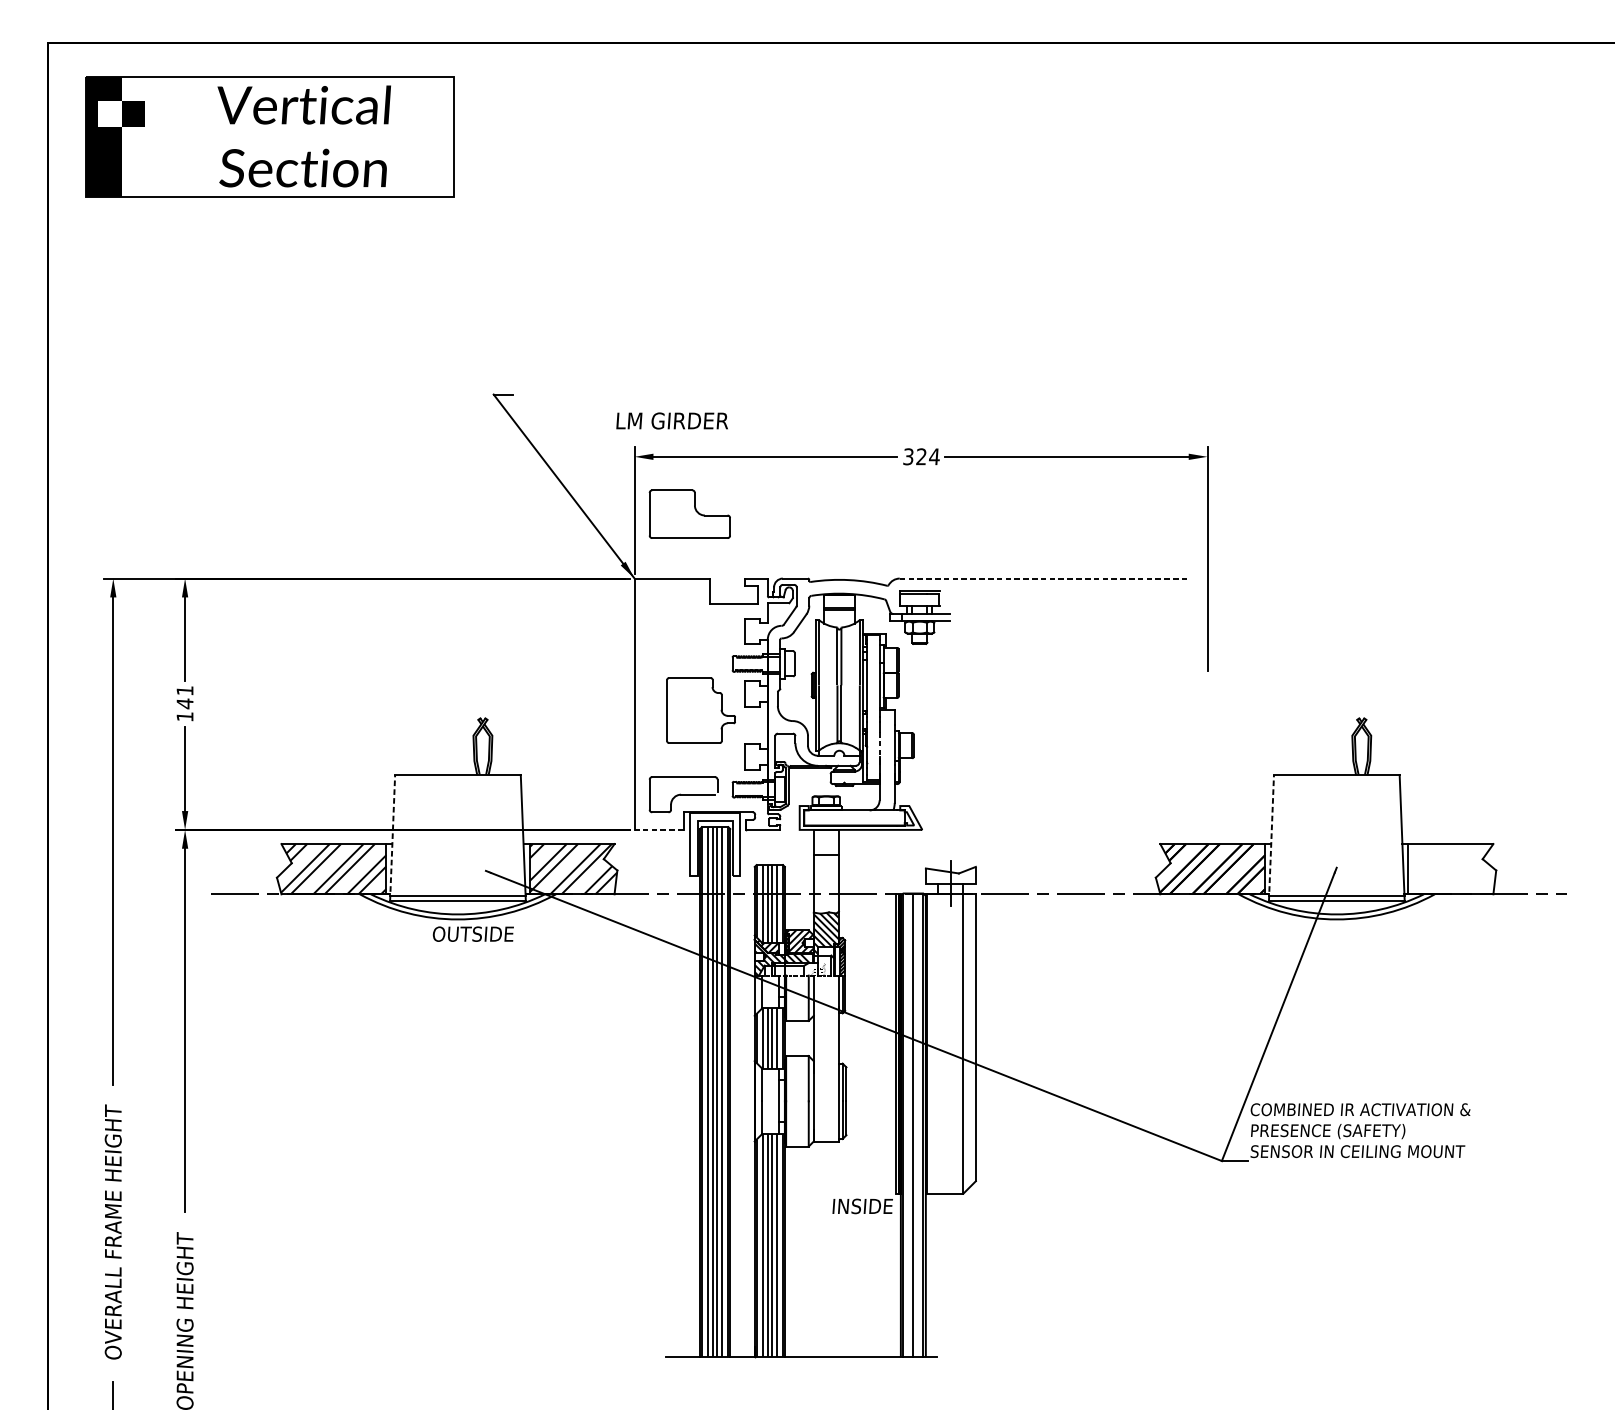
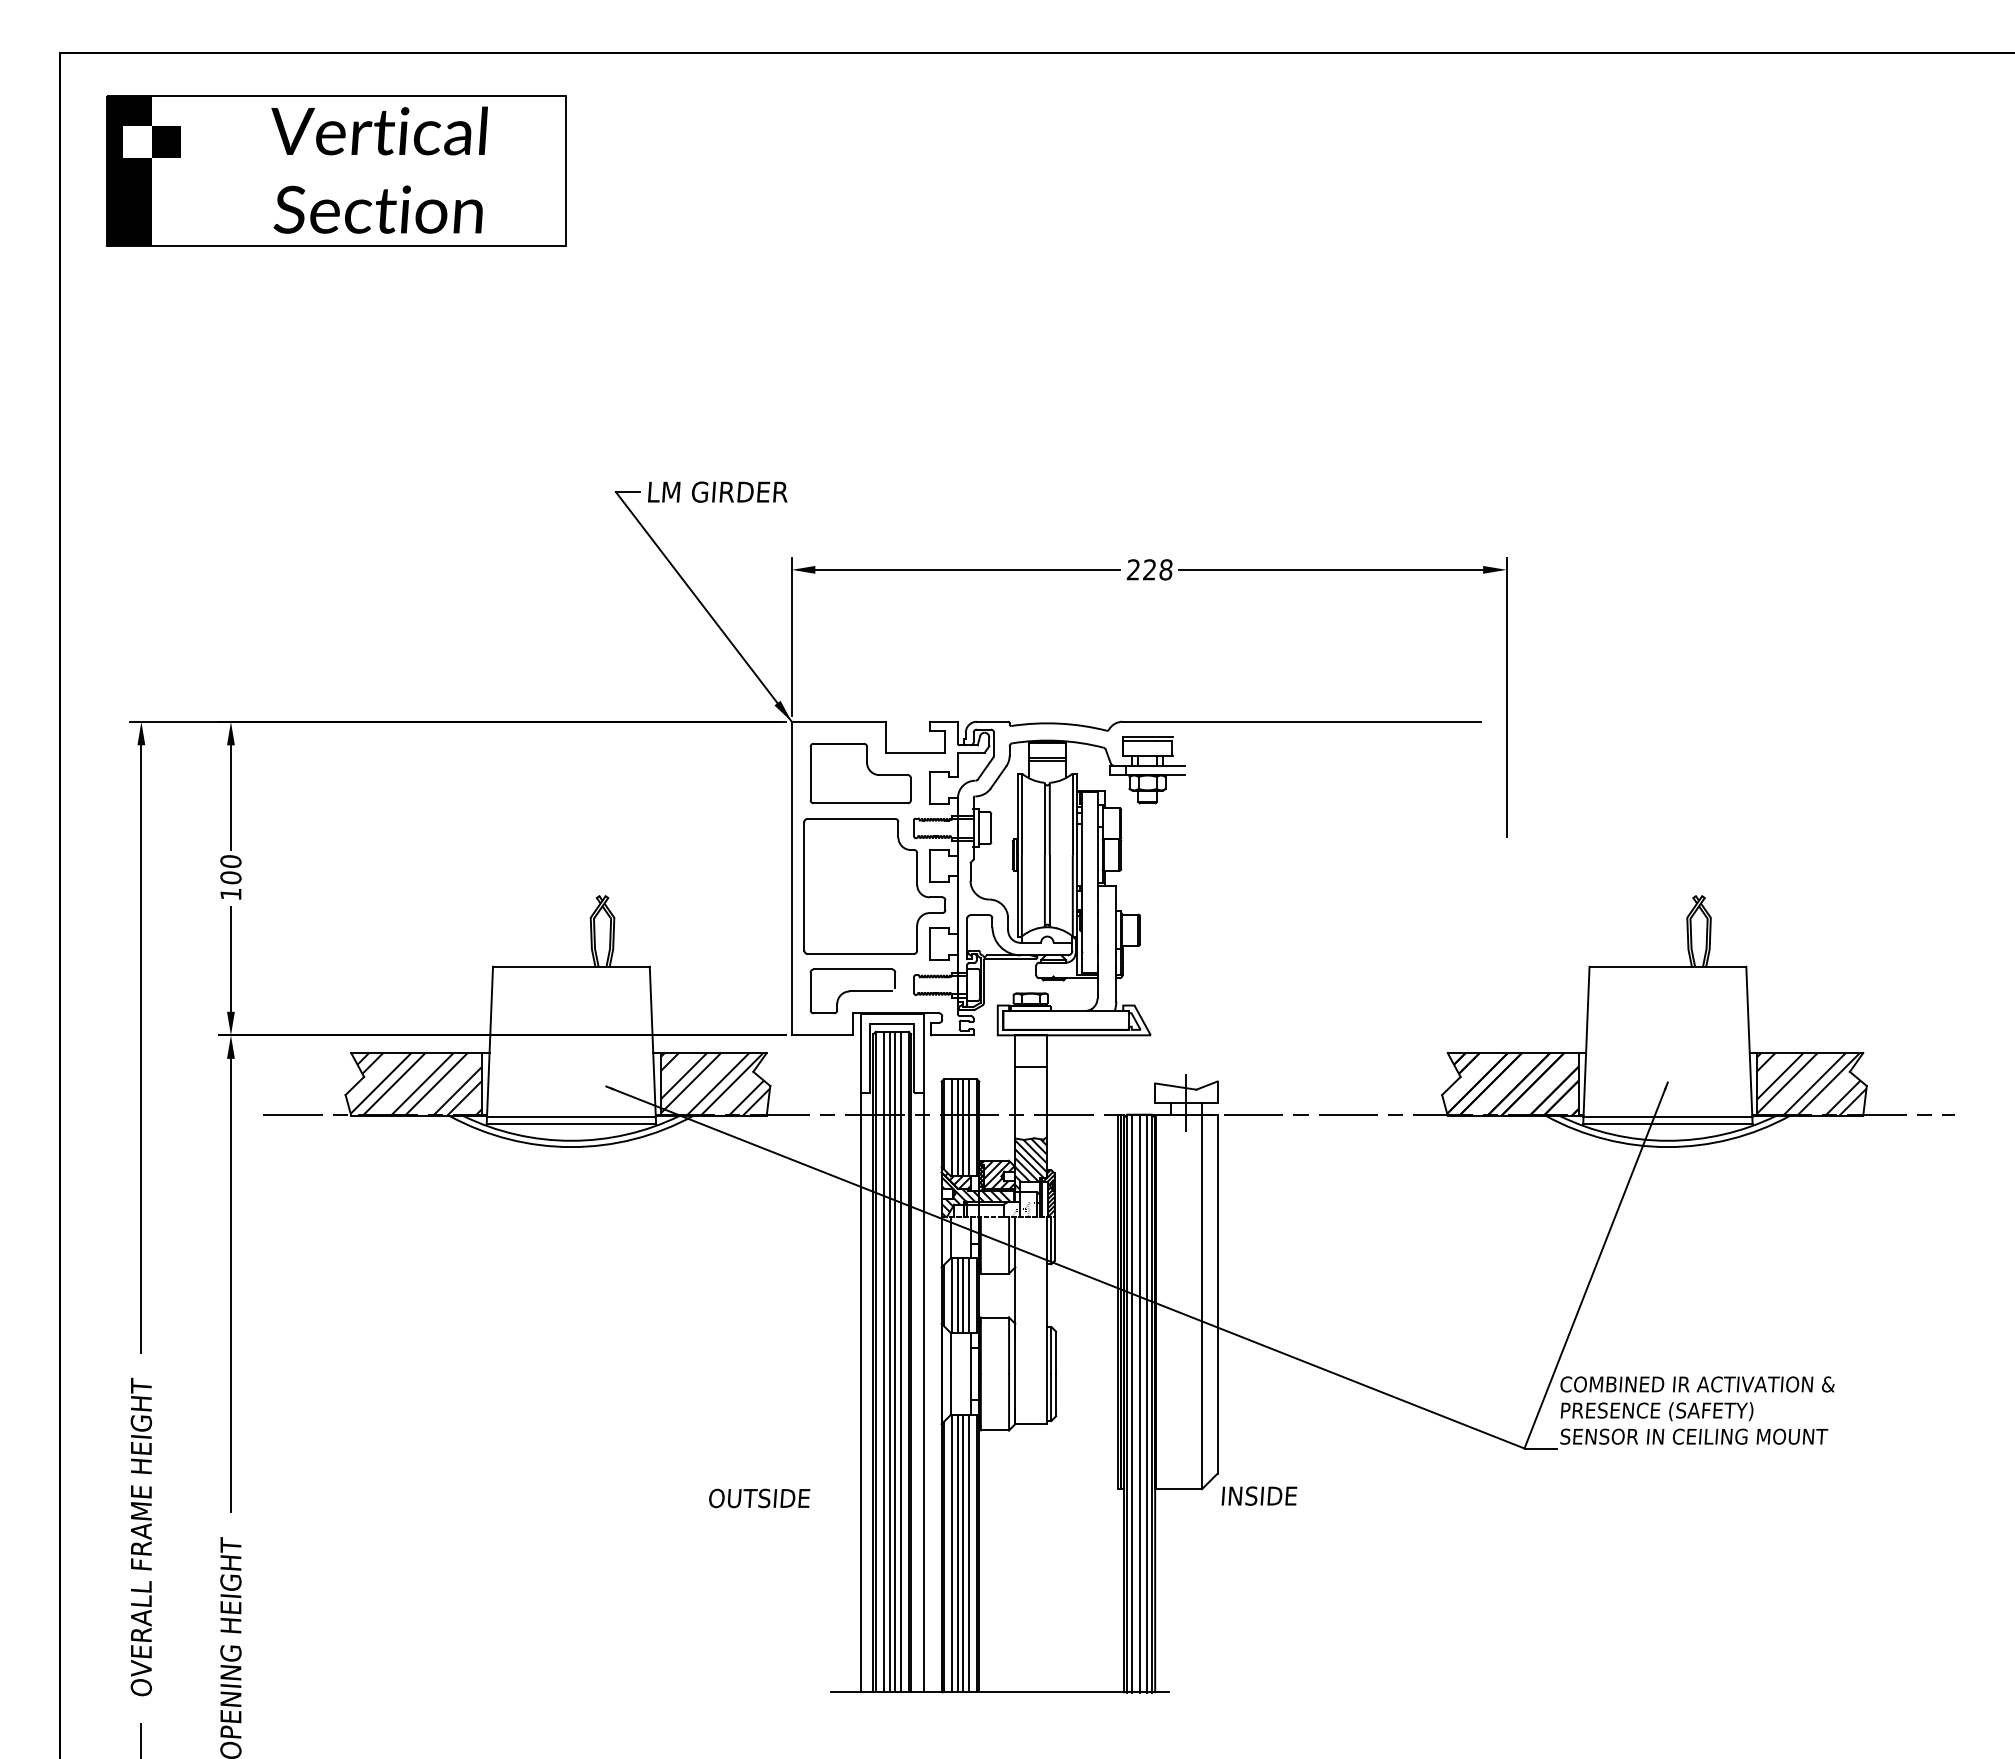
text: (672, 420) -> (717, 491), moved
text: (921, 456) -> (1149, 569), 324 -> 228
part: (689, 514) -> (860, 773), moved
line: (1043, 578) -> (1302, 721), dashed -> solid
text: (184, 696) -> (230, 869), 141 -> 100
part: (700, 710) -> (874, 886), size x1.67
line: (879, 746) -> (1097, 931), dashed -> solid
line: (659, 830) -> (822, 1035), dashed -> solid
line: (392, 837) -> (489, 1044), dashed -> solid
line: (1271, 837) -> (1586, 1044), dashed -> solid
hatch: (1451, 869) -> (1811, 1084), added
text: (473, 934) -> (759, 1498), moved
line: (689, 1116) -> (860, 1392), added
line: (740, 1116) -> (923, 1392), added
line: (907, 1124) -> (1132, 1403), added
line: (918, 1124) -> (1146, 1403), added
text: (862, 1205) -> (1259, 1495), moved

